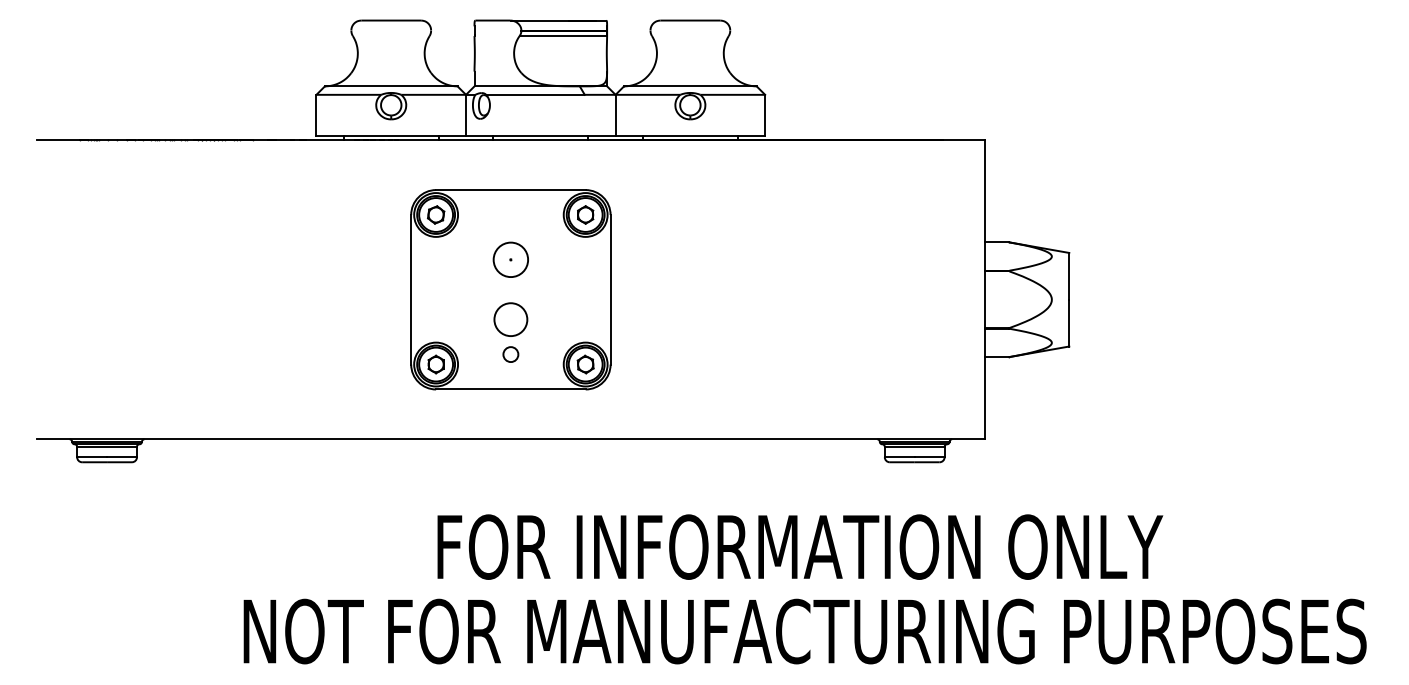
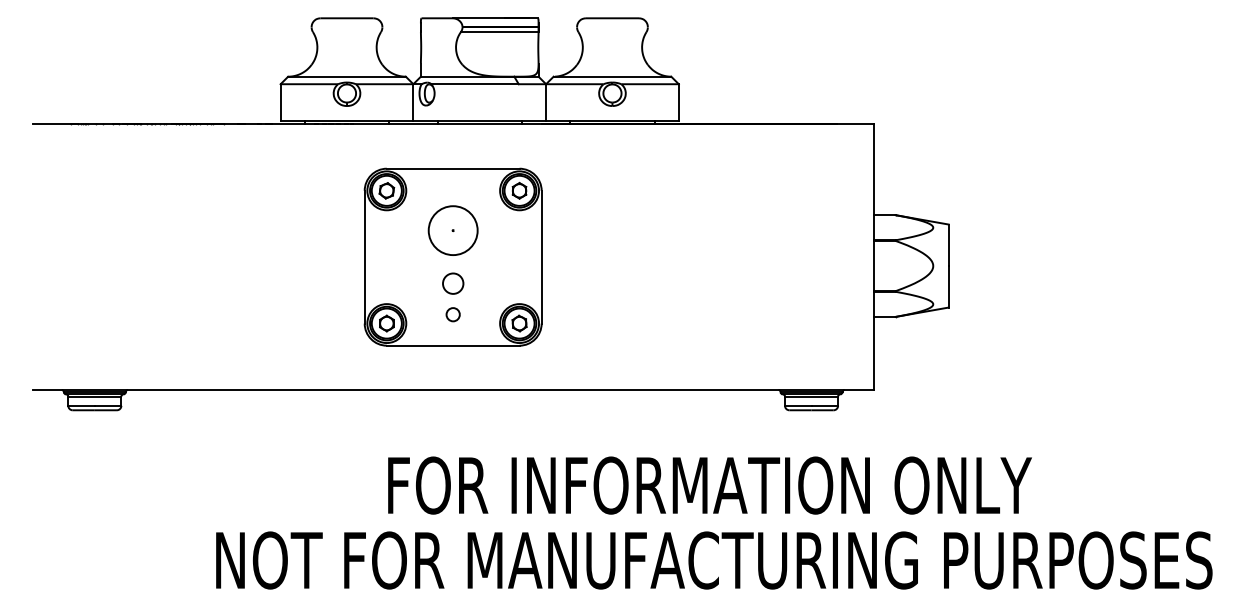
circle: (510, 259) -> (452, 230), size x1.6
circle: (510, 319) -> (452, 283), size x0.7

